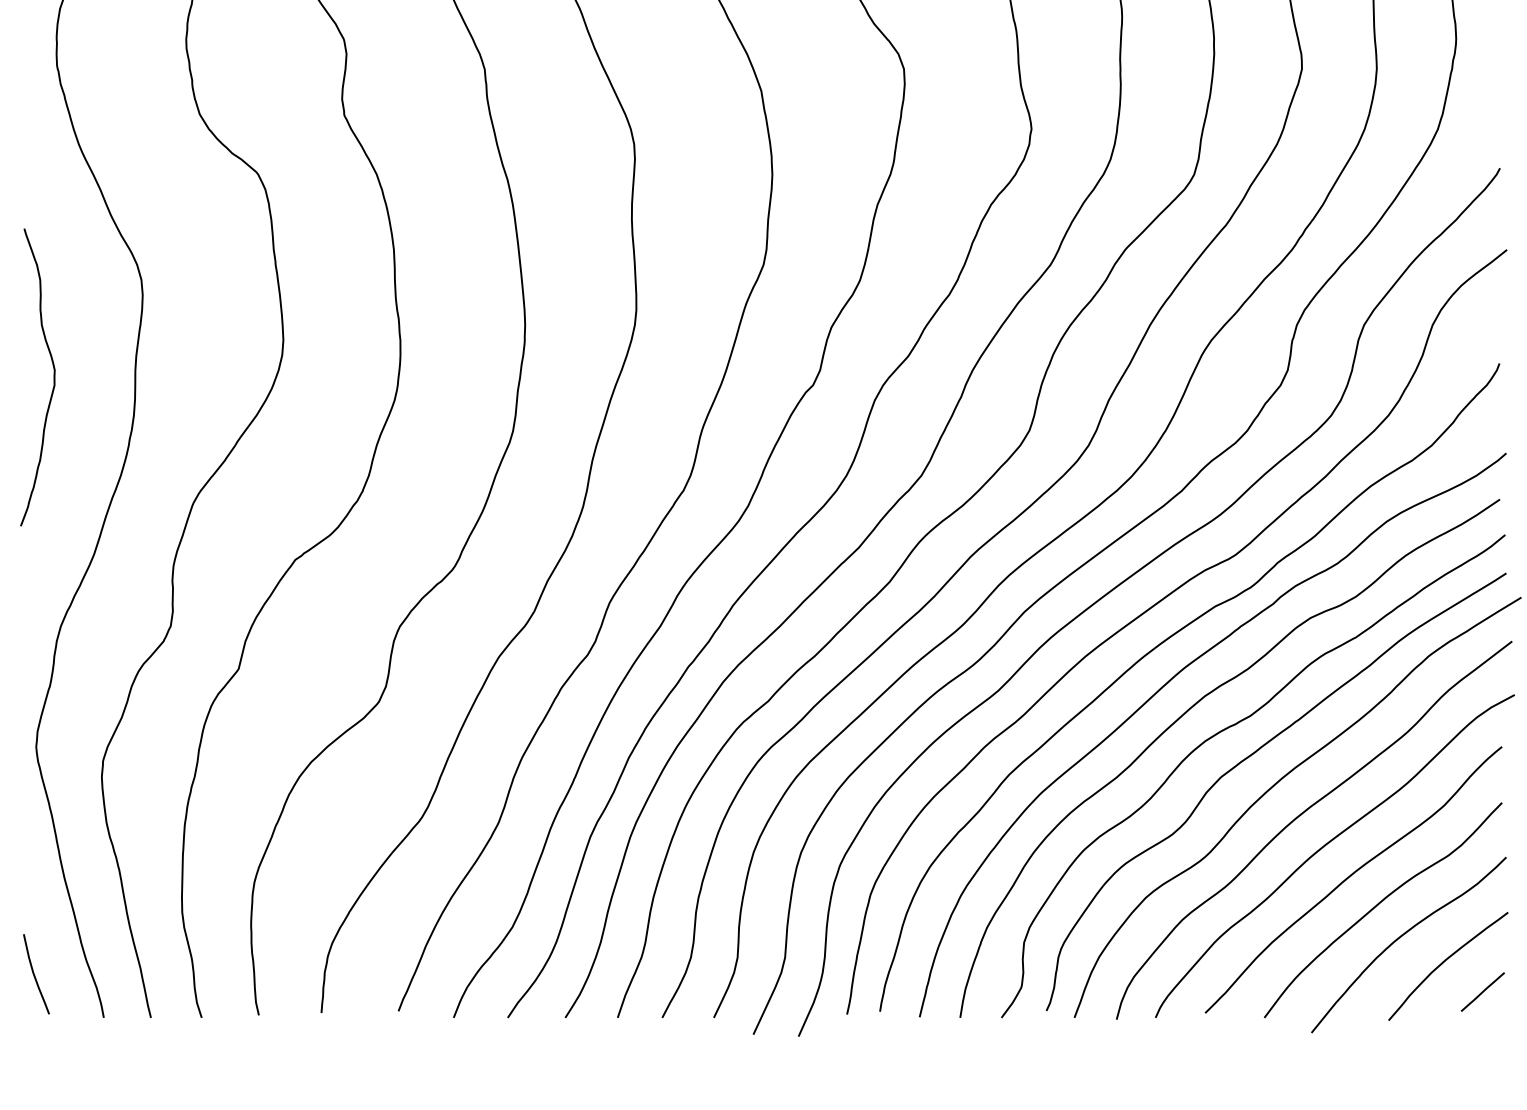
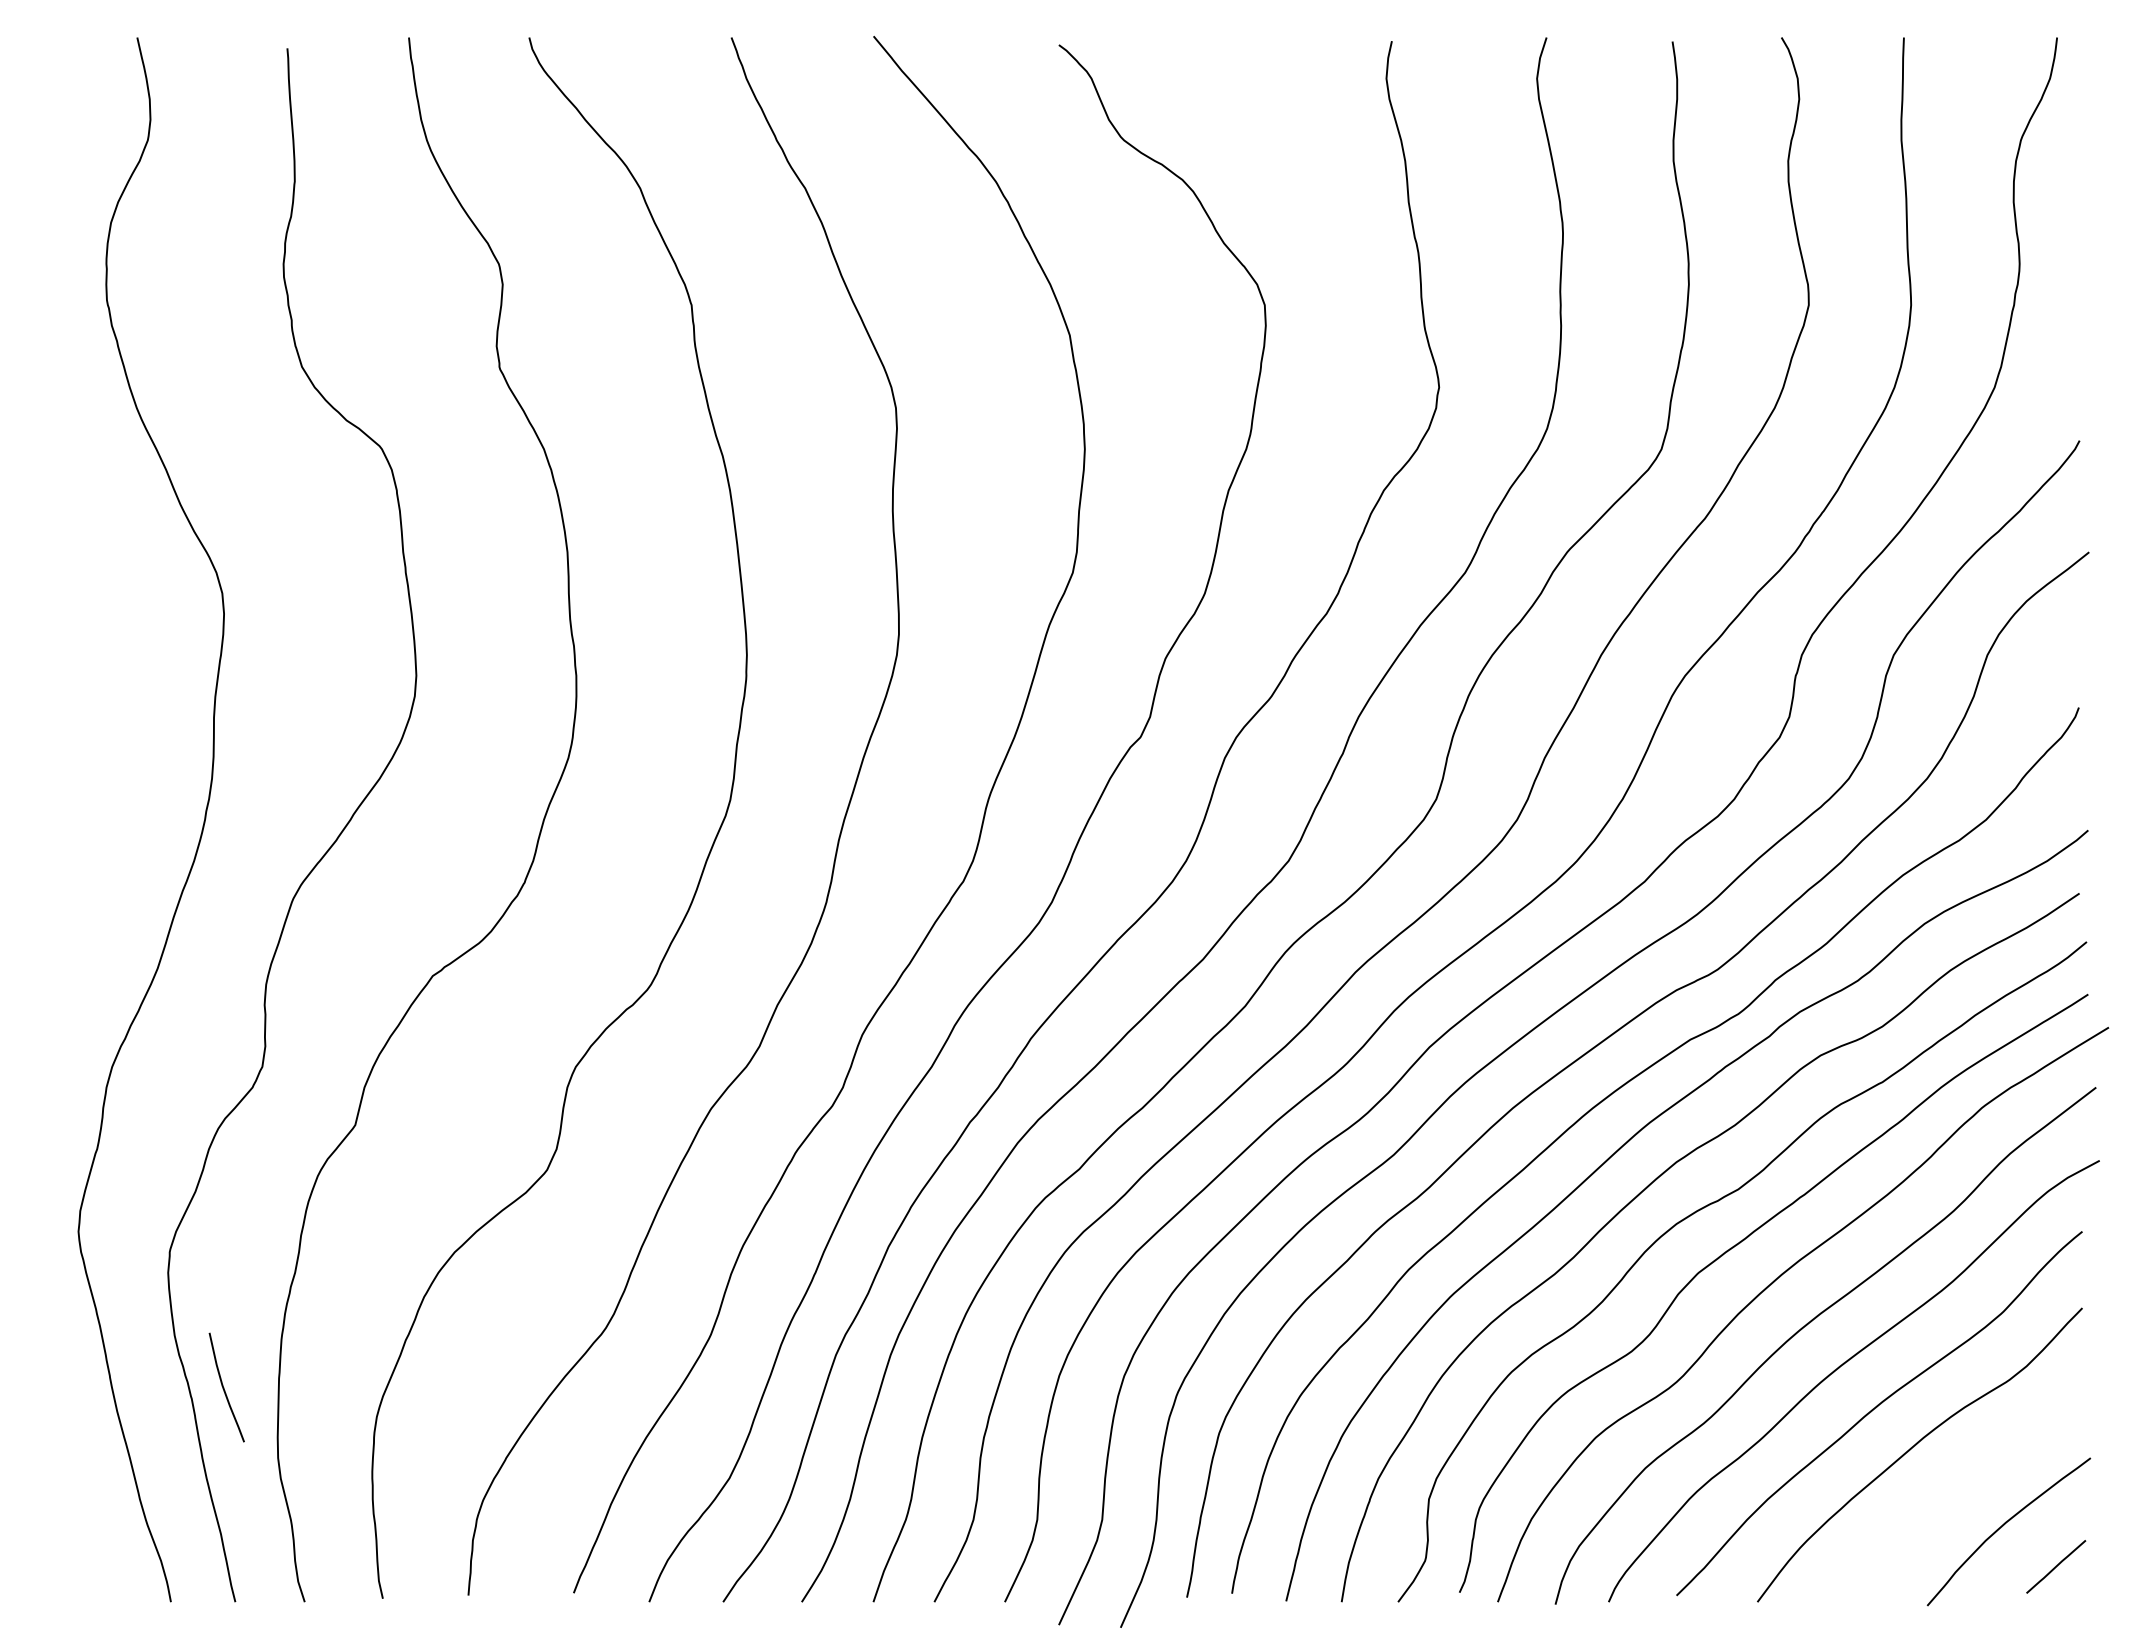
curve: (53, 377) -> (102, 726), removed
curve: (1402, 936) -> (1946, 1490), removed
curve: (34, 974) -> (224, 1387), moved

